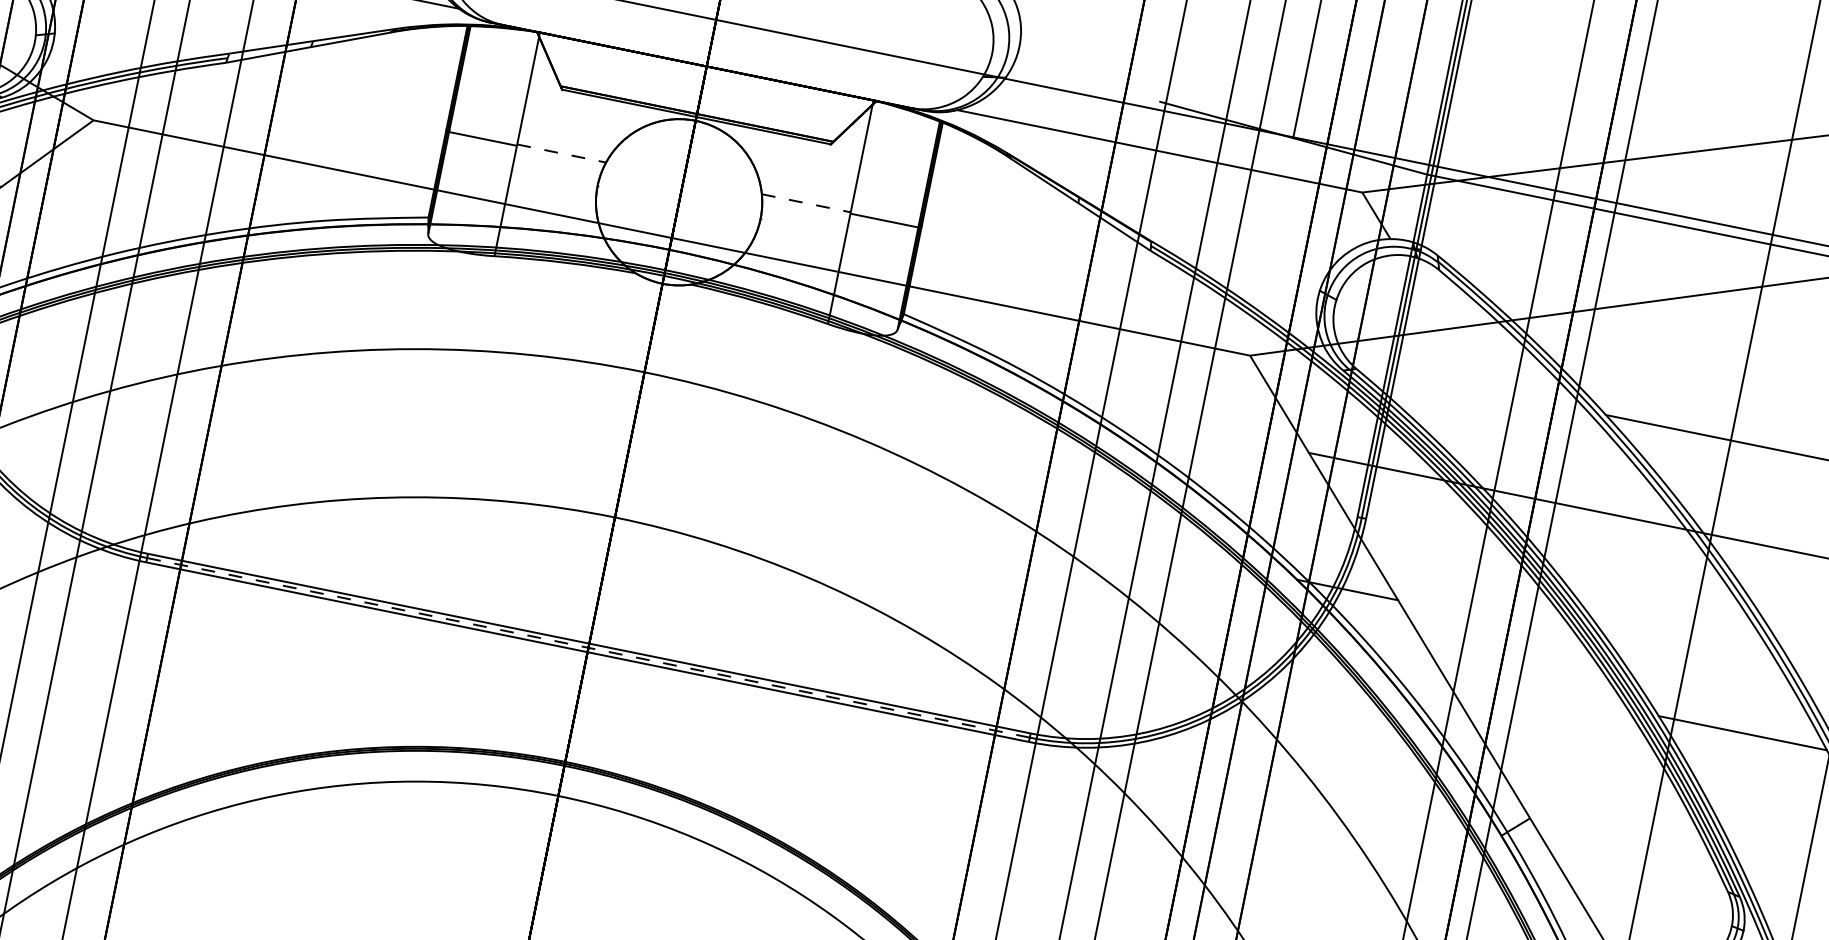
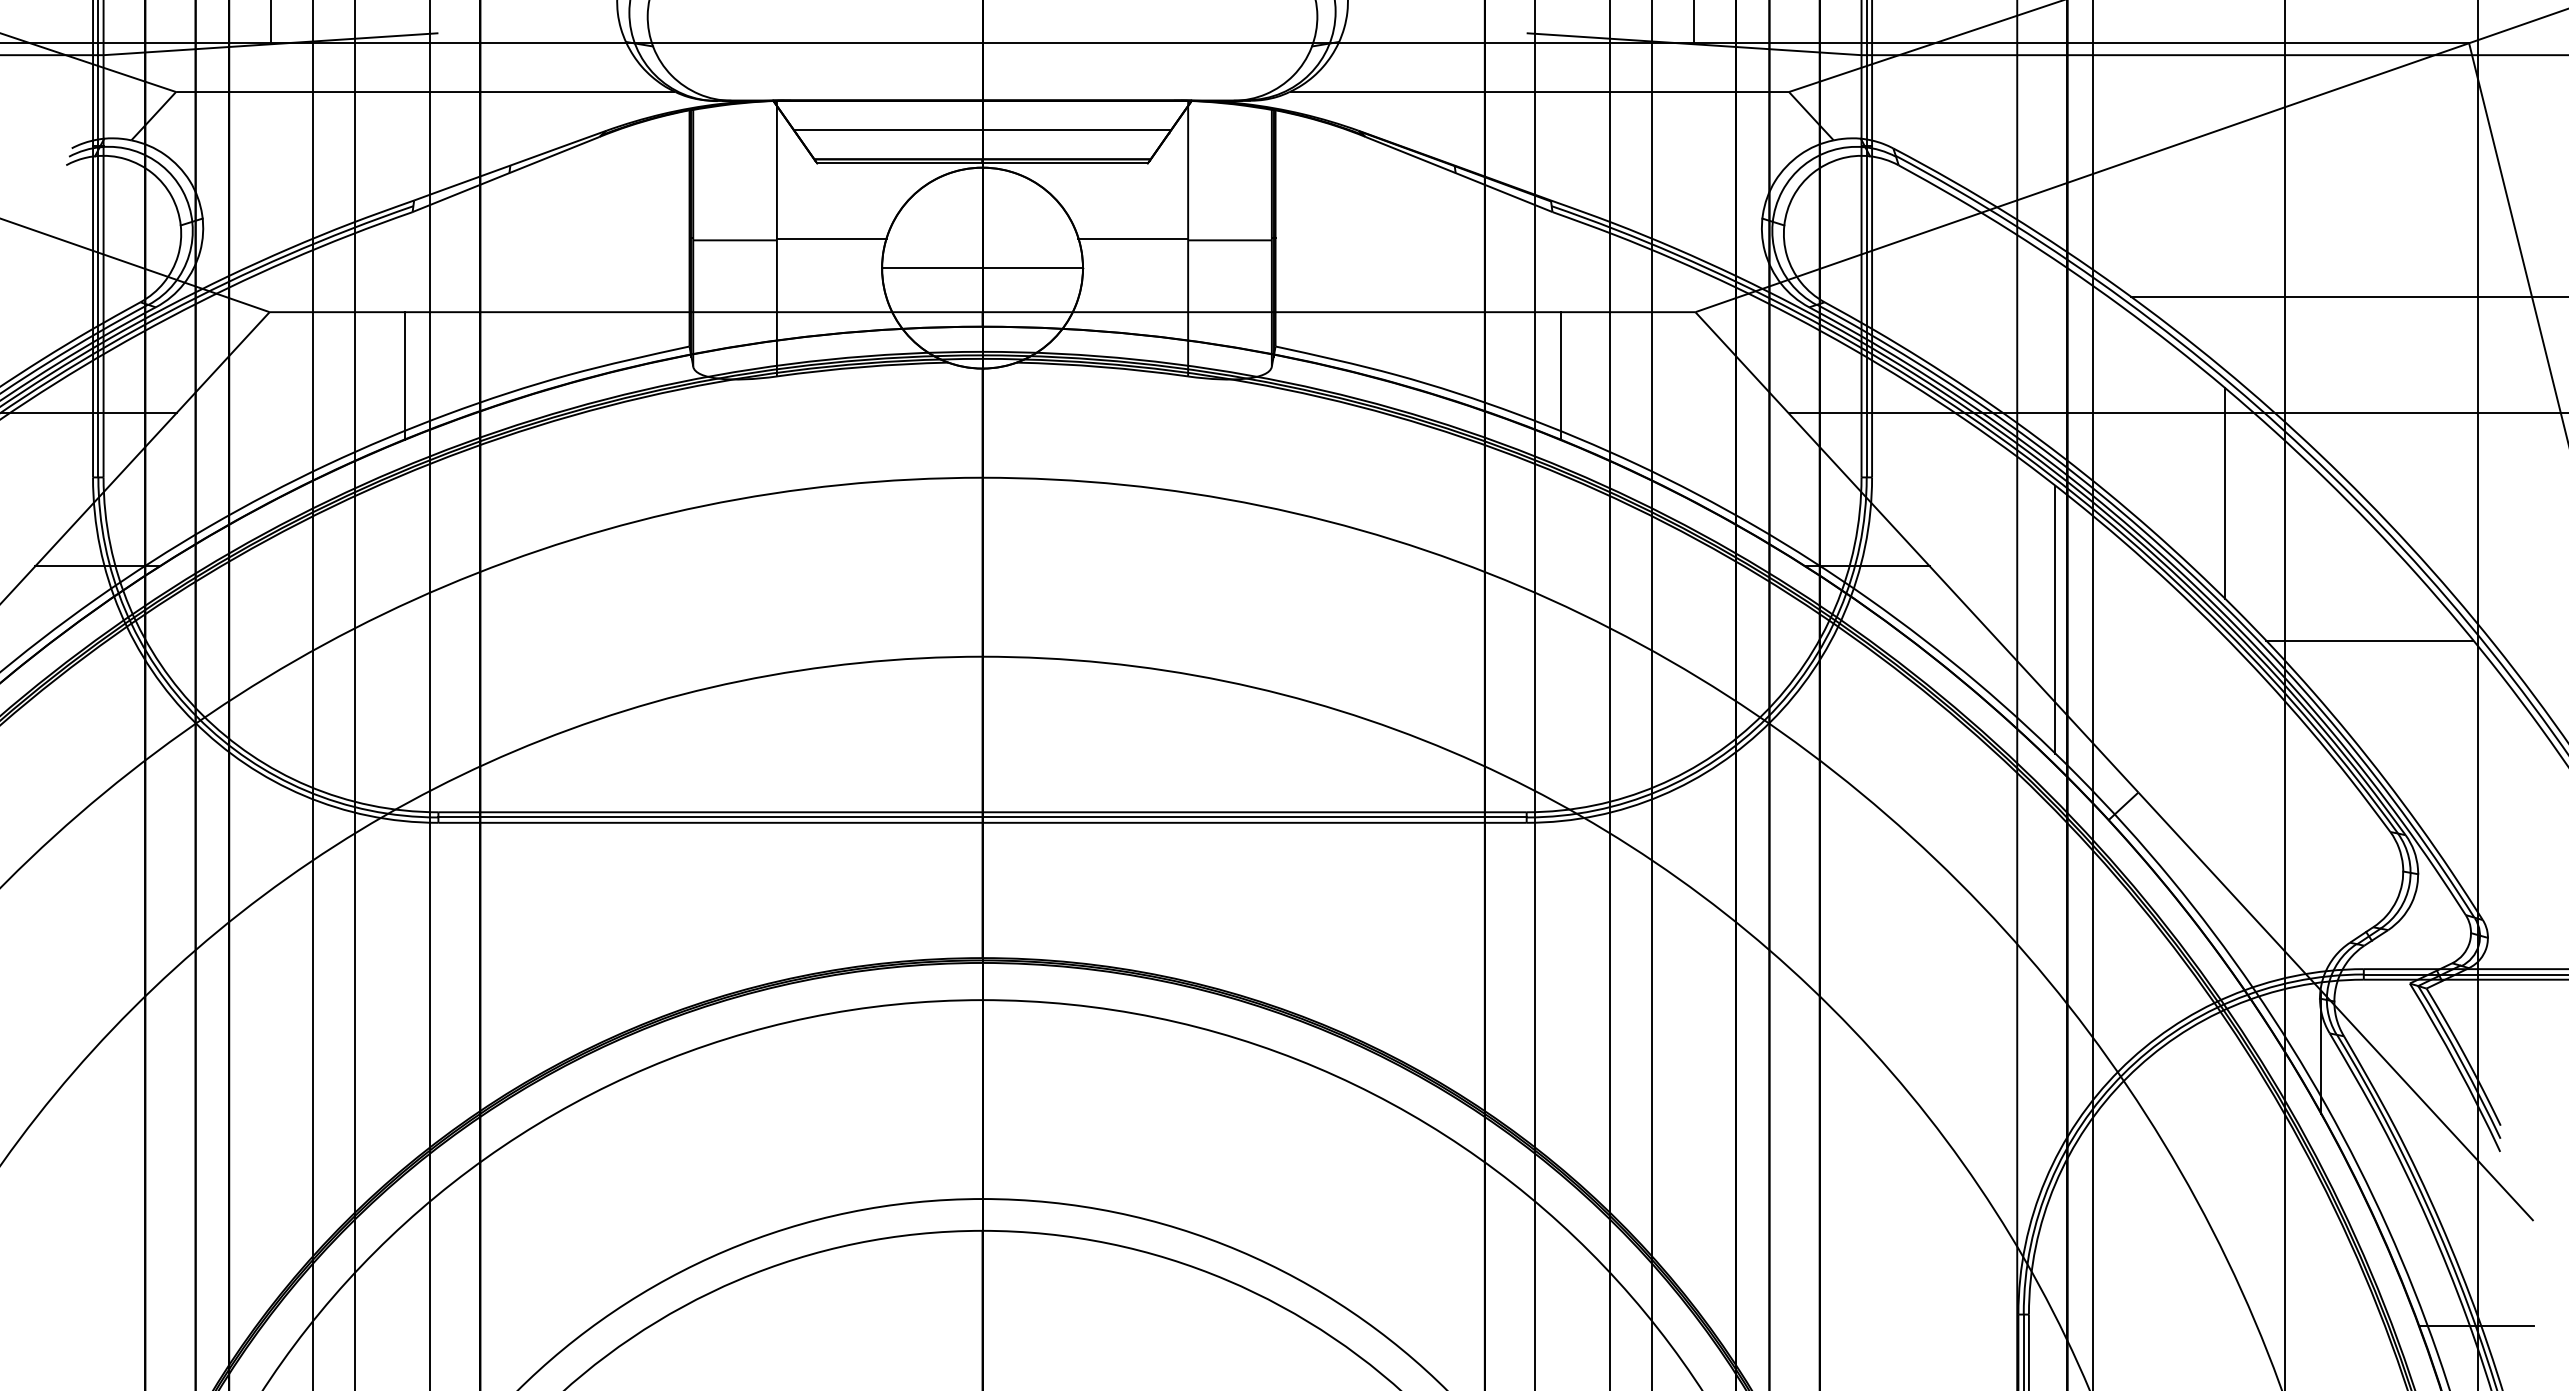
line: (701, 90) -> (982, 130), added
line: (561, 153) -> (831, 238), dashed -> solid
line: (192, 193) -> (404, 375), added
line: (679, 202) -> (982, 268), added
line: (806, 203) -> (1133, 238), dashed -> solid
line: (1130, 384) -> (1560, 375), added
line: (1650, 590) -> (2225, 493), added
line: (588, 647) -> (982, 817), dashed -> solid
line: (1491, 664) -> (2055, 619), added

